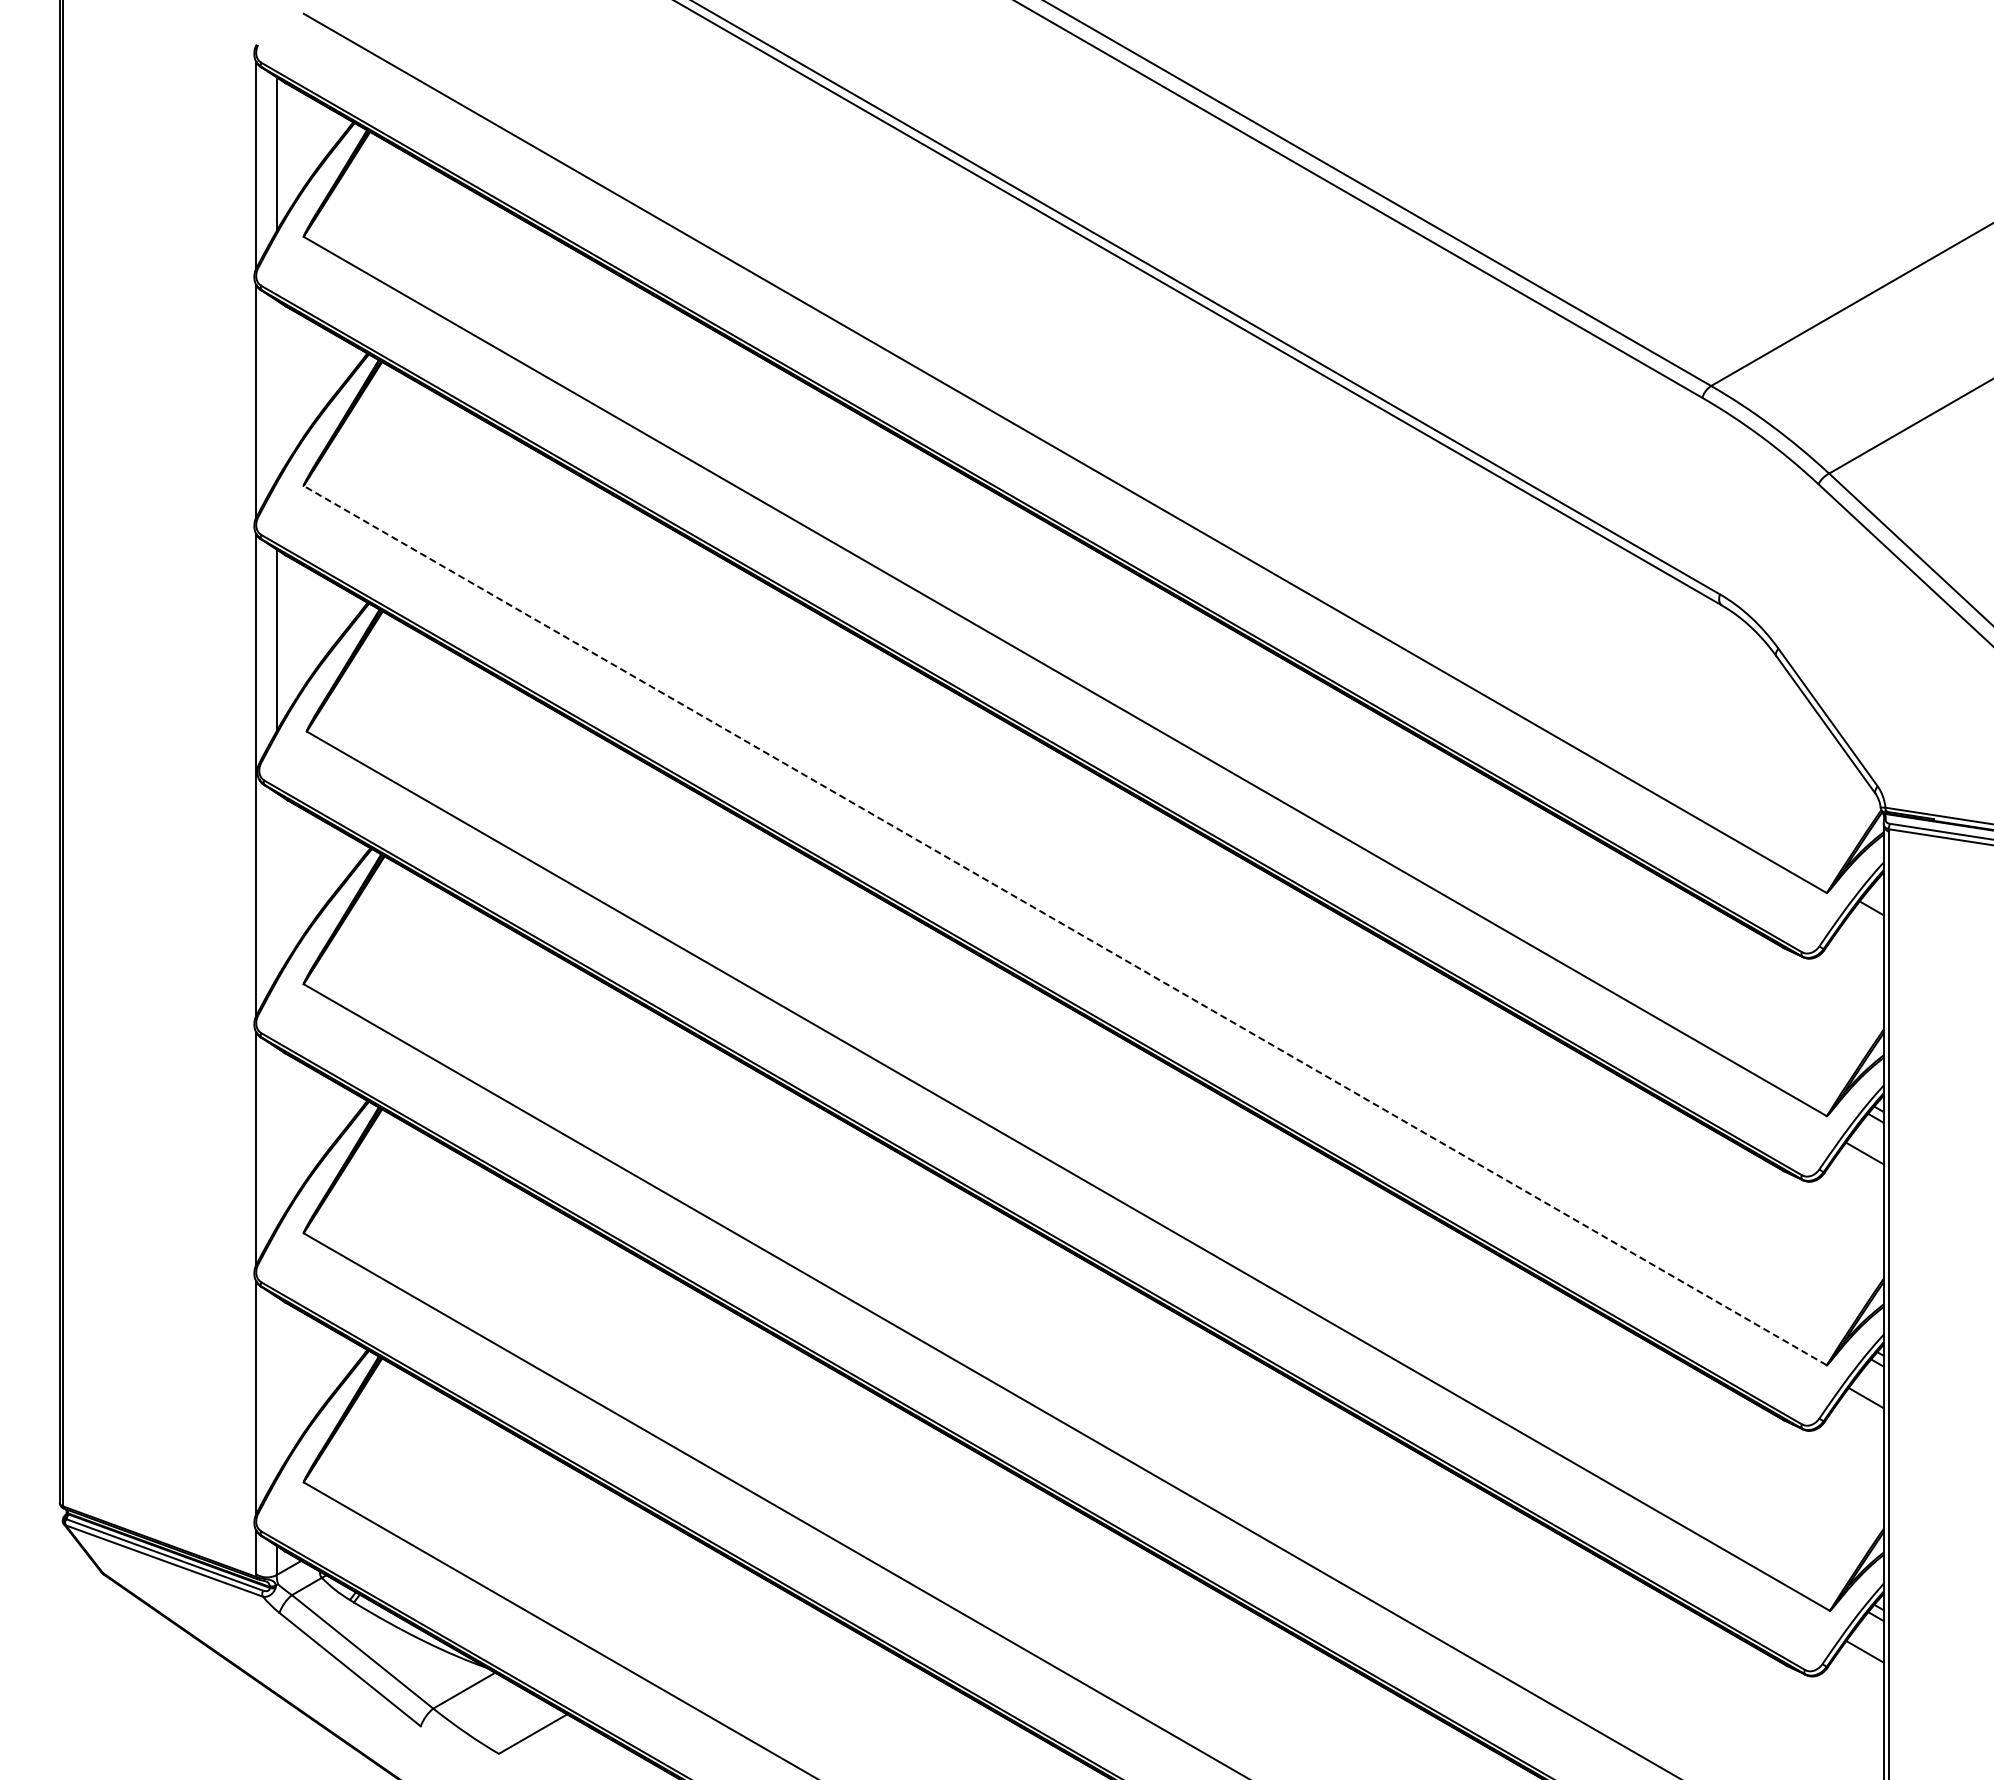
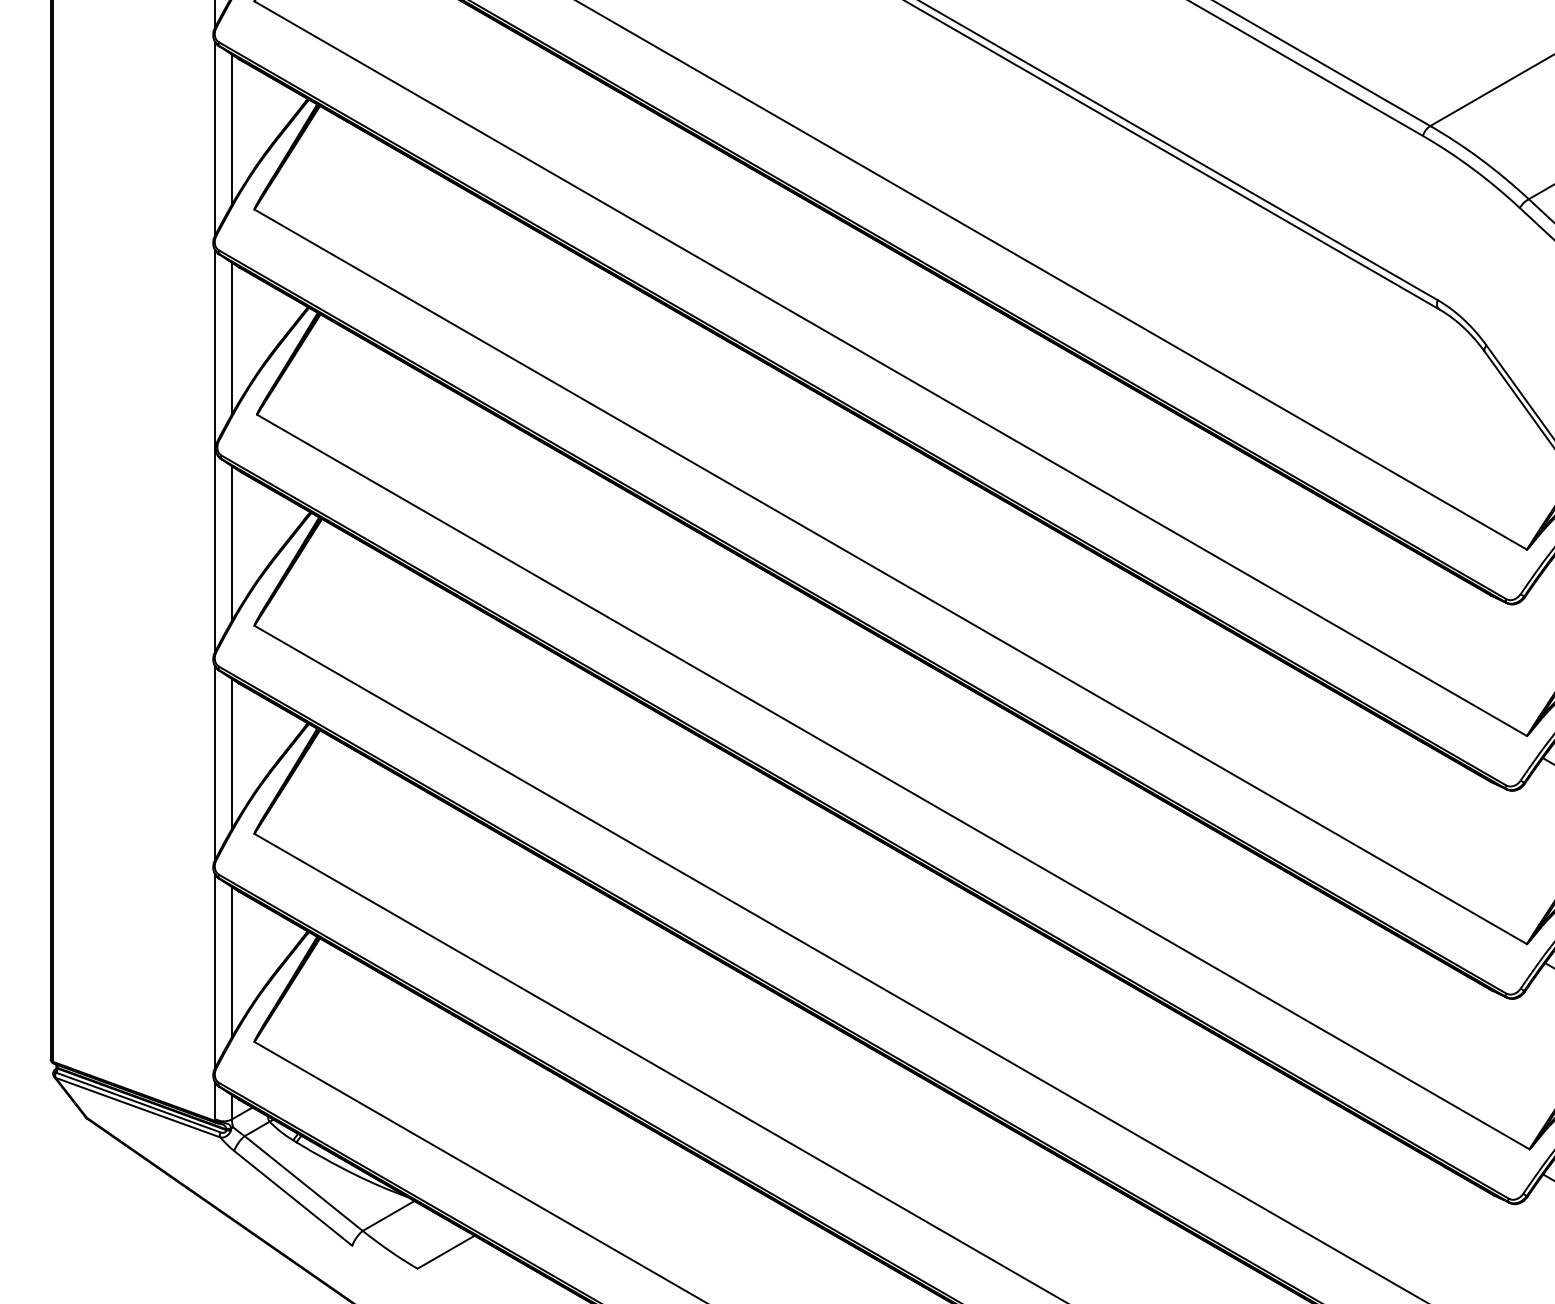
line: (276, 390) -> (231, 129), added
line: (276, 885) -> (231, 543), added
line: (1064, 925) -> (890, 576), dashed -> solid
line: (276, 1137) -> (231, 753), added
line: (276, 1386) -> (231, 961), added

